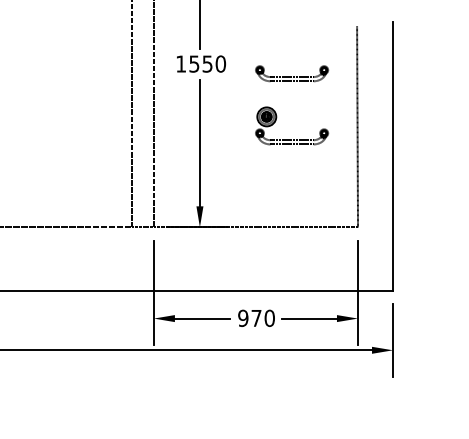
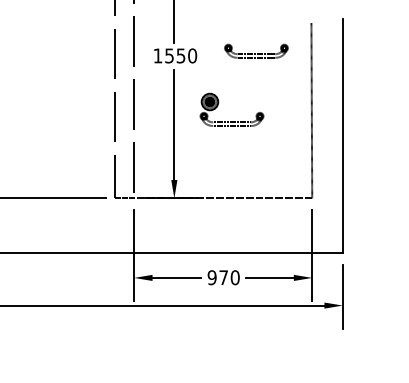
part: (292, 73) -> (256, 51), moved
part: (291, 139) -> (231, 121), moved

